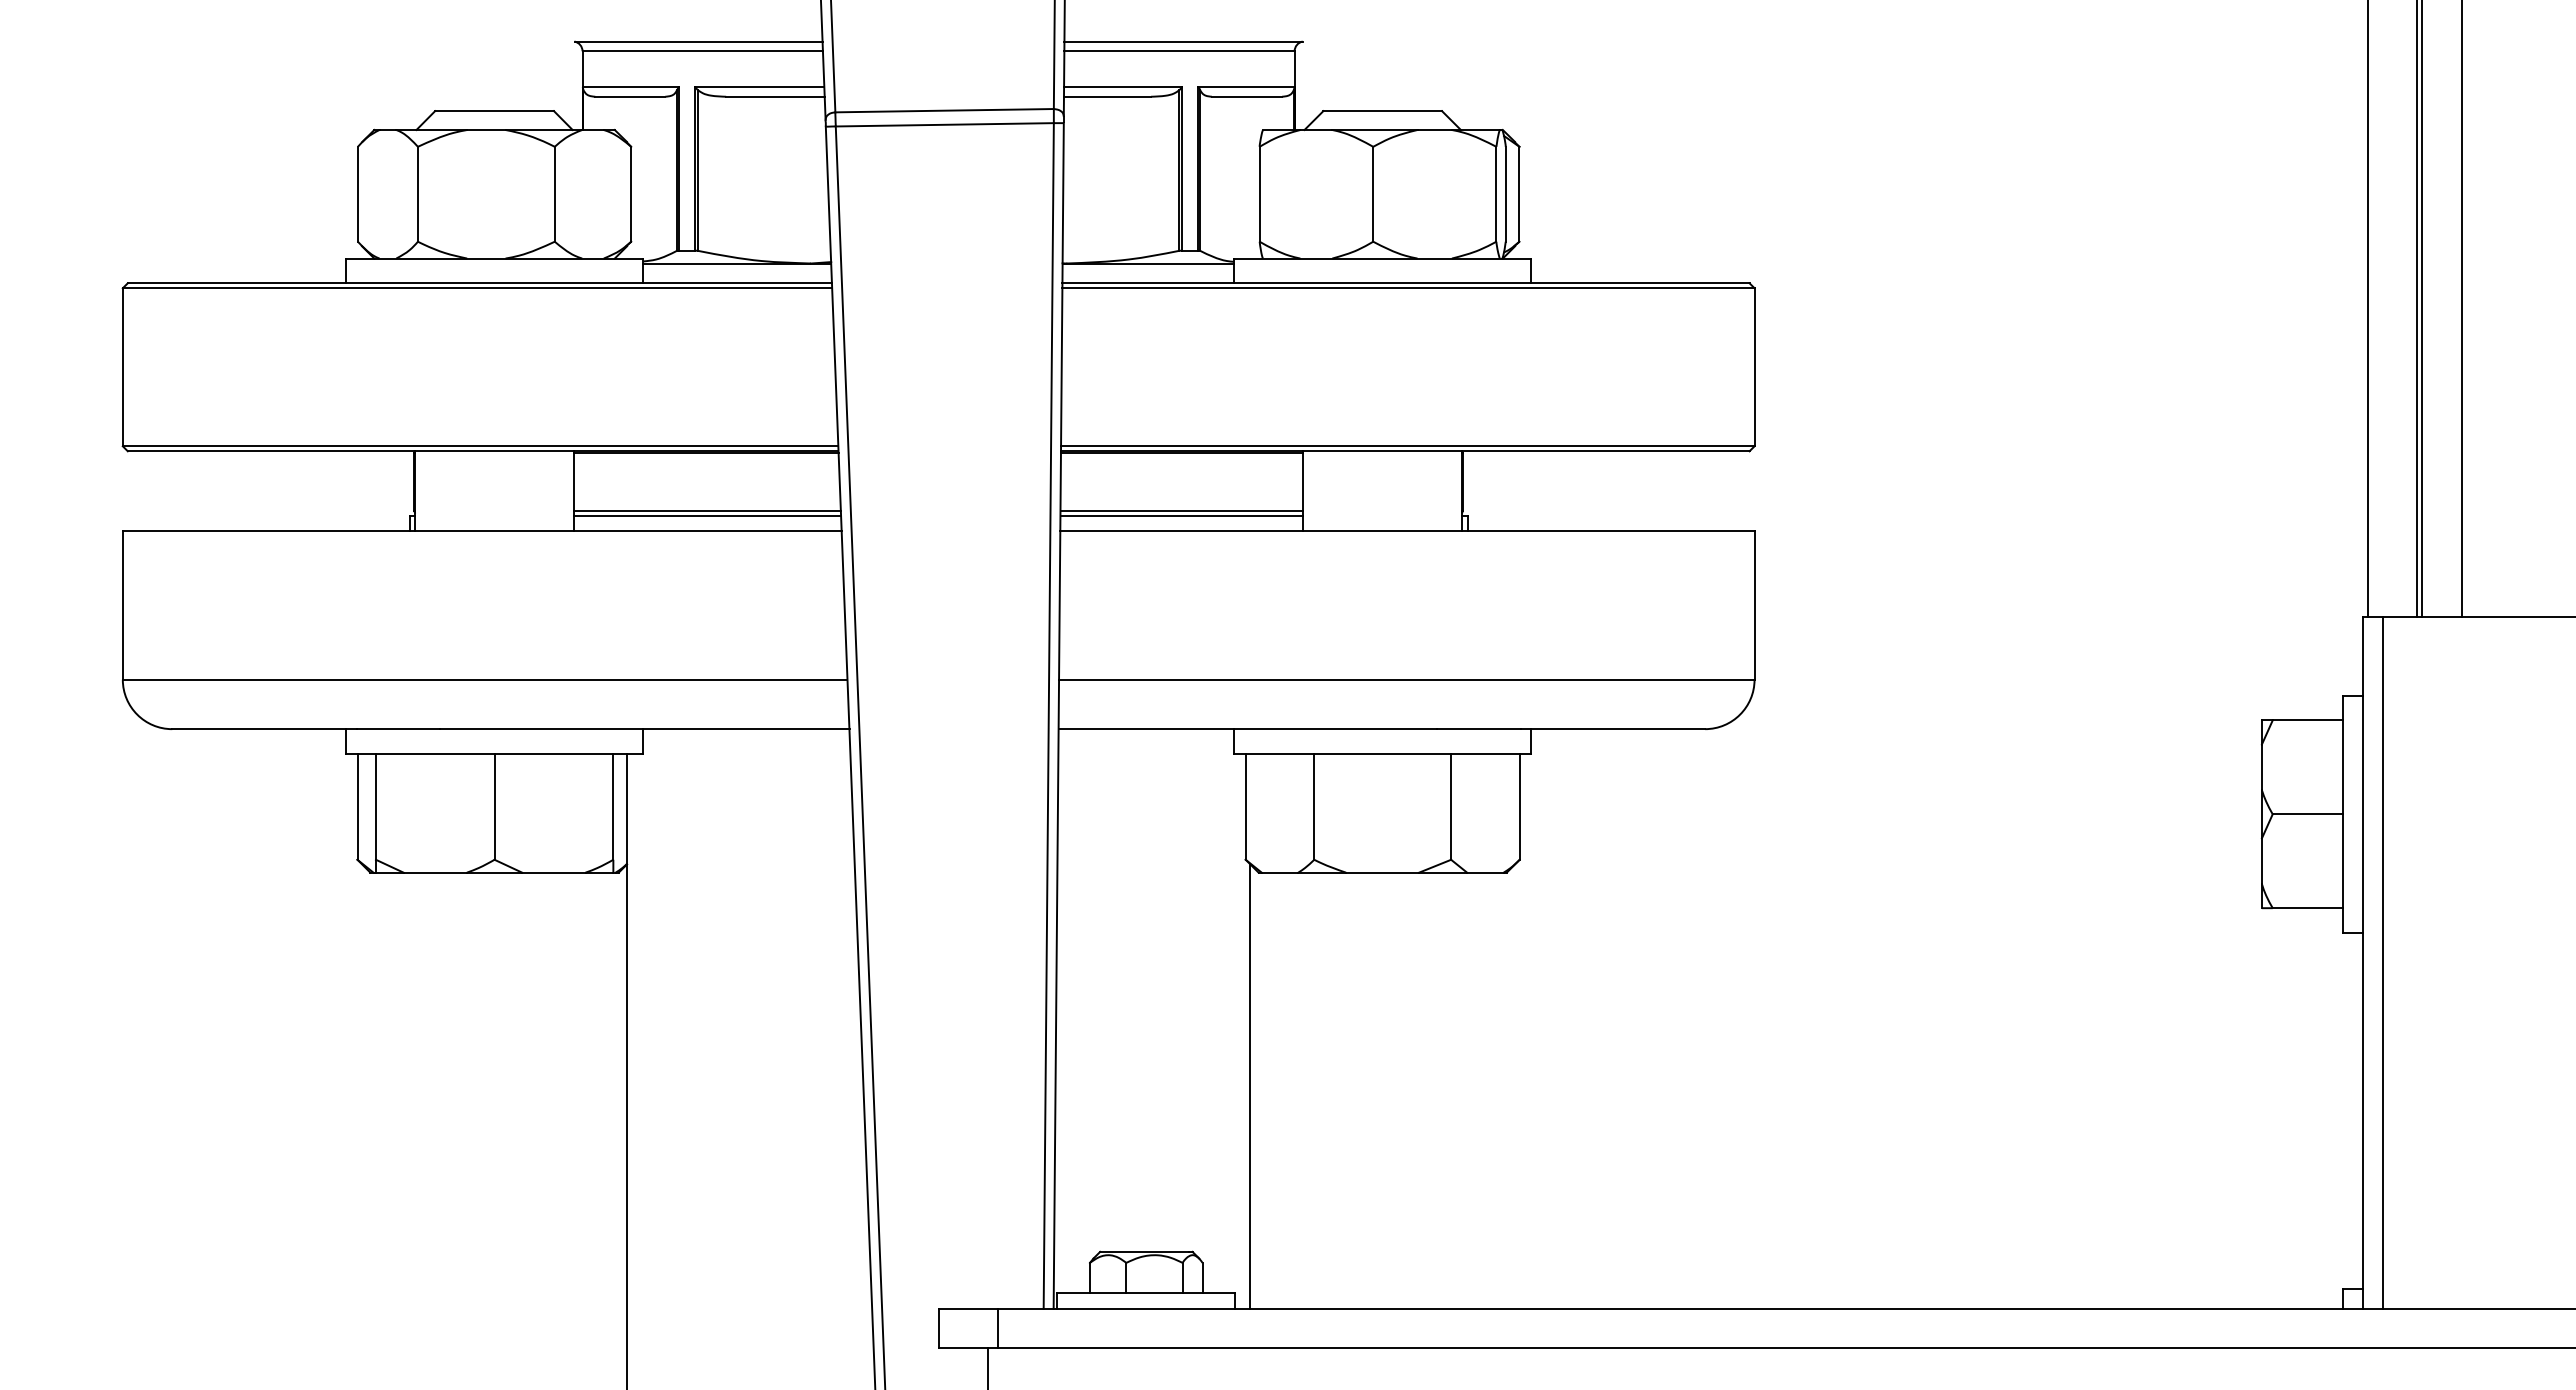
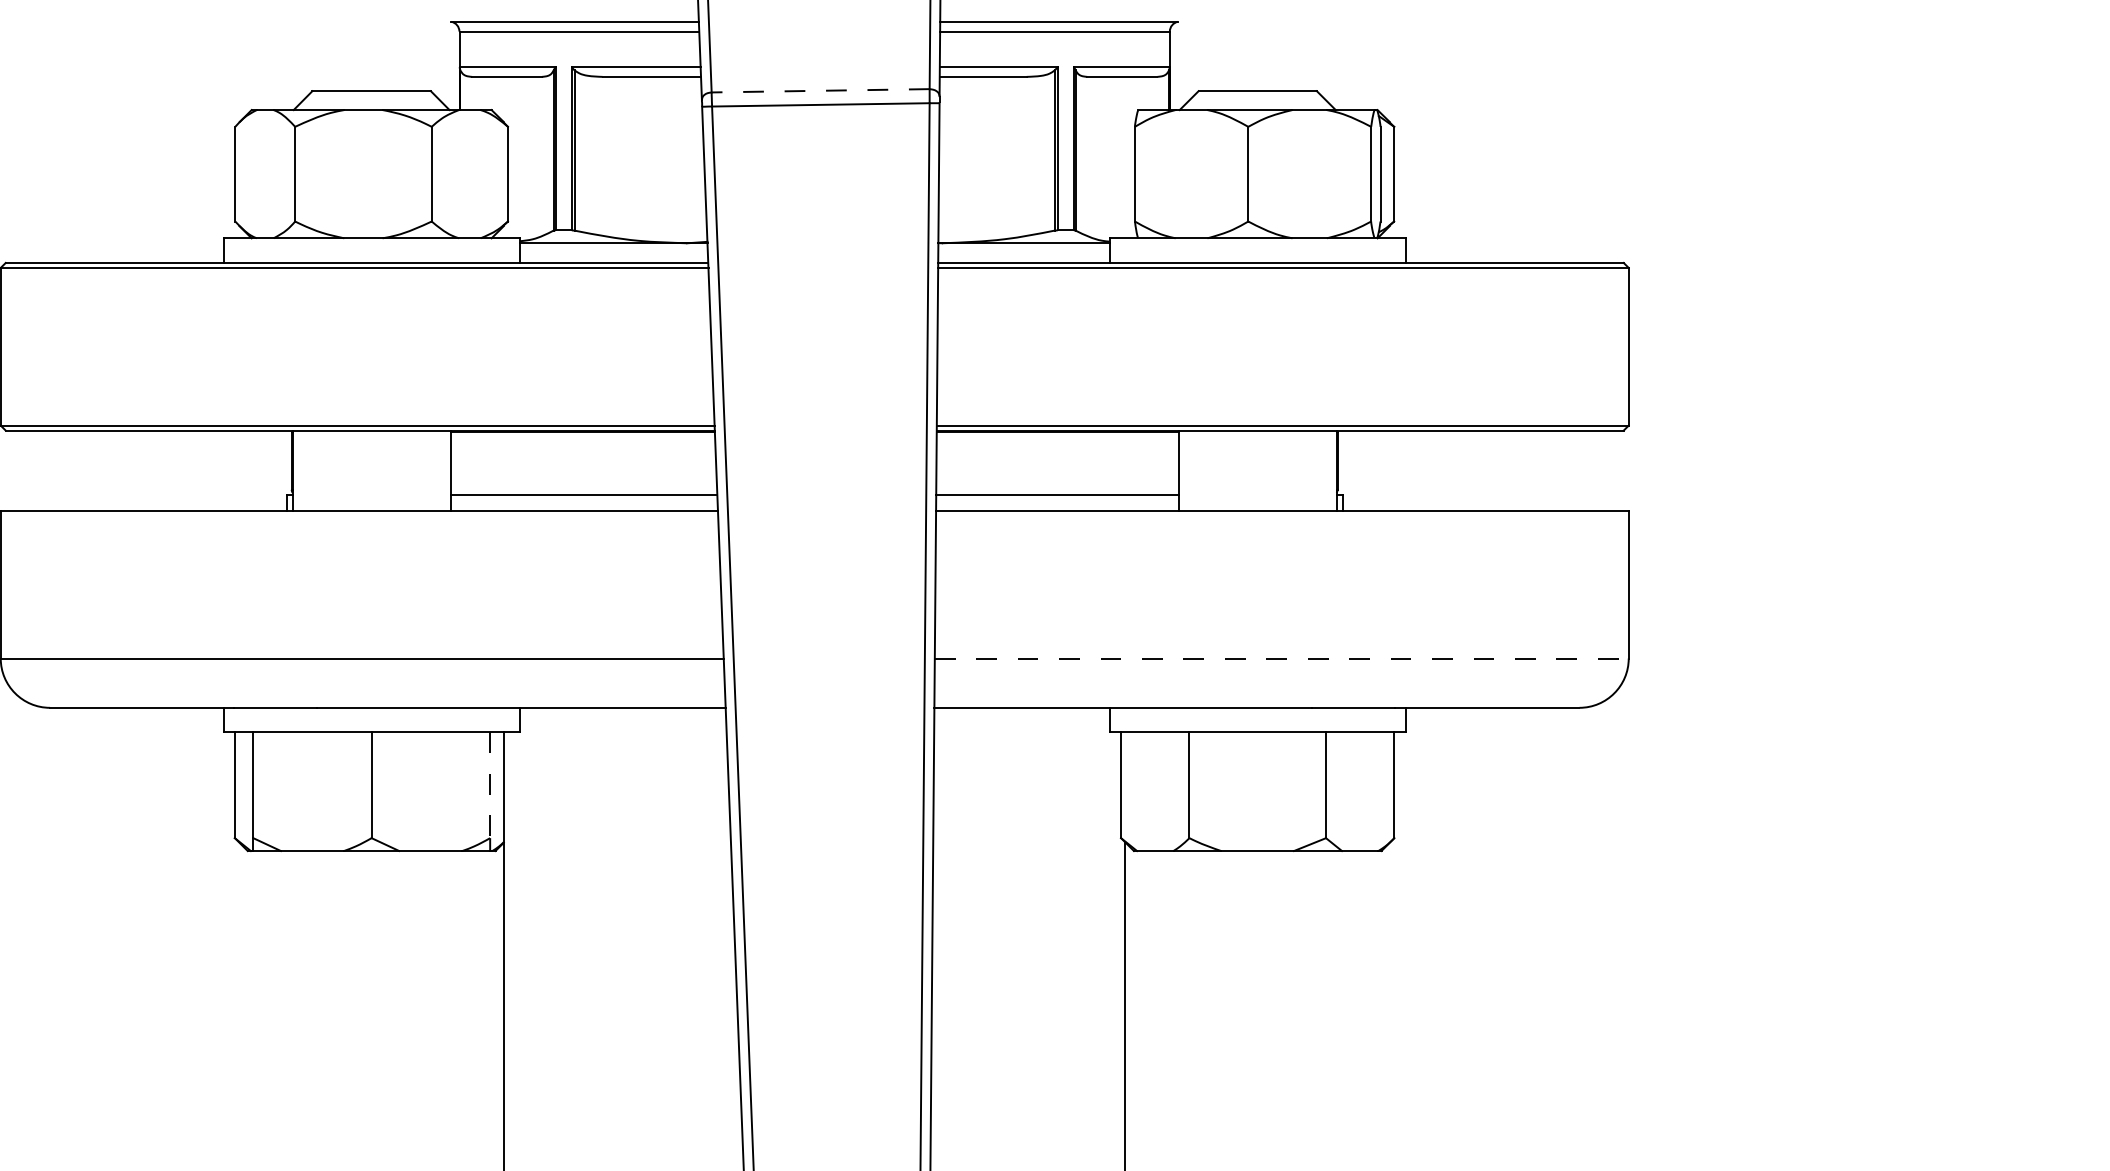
line: (944, 110) -> (820, 90), solid -> dashed
line: (706, 510) -> (583, 489), removed
line: (1181, 510) -> (1056, 489), removed
line: (1406, 679) -> (1281, 658), solid -> dashed
line: (613, 806) -> (490, 785), solid -> dashed

